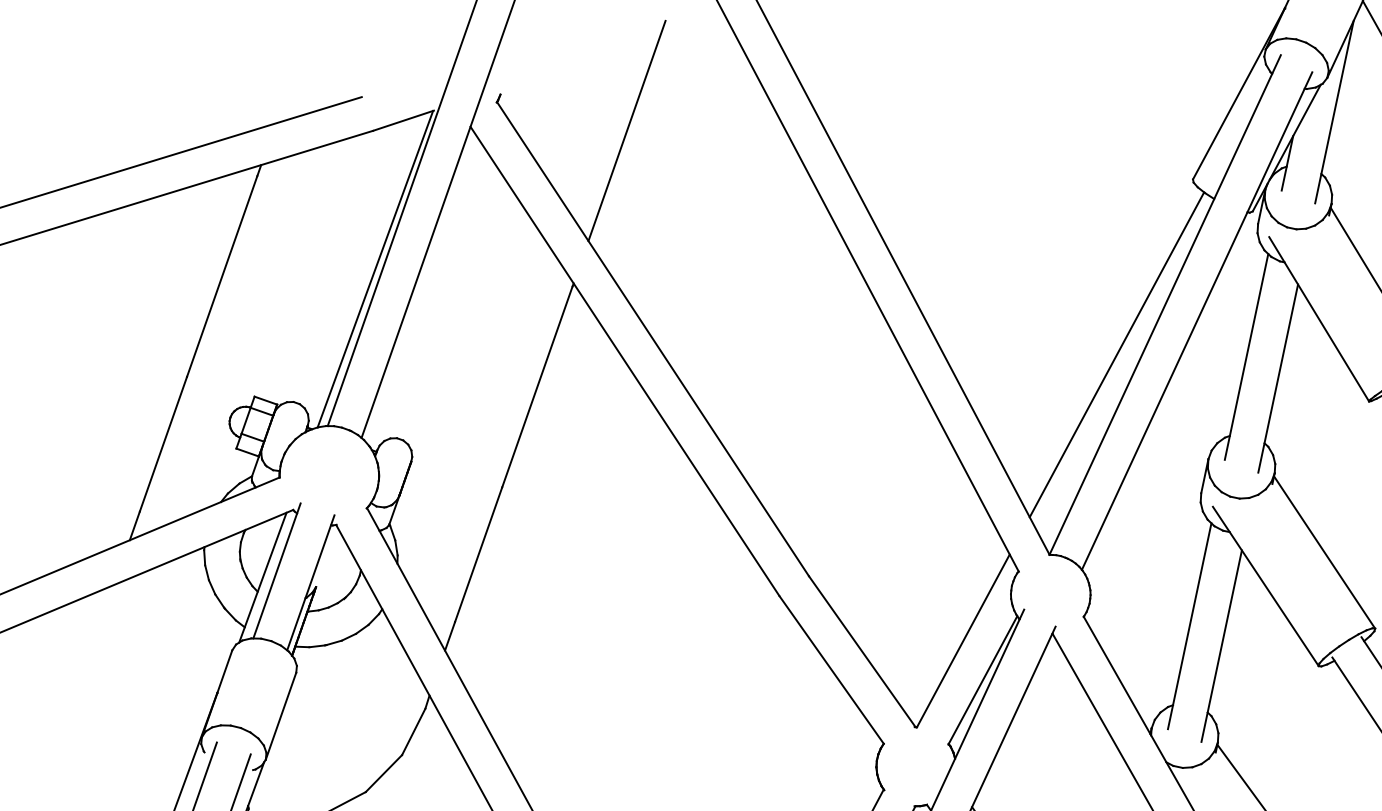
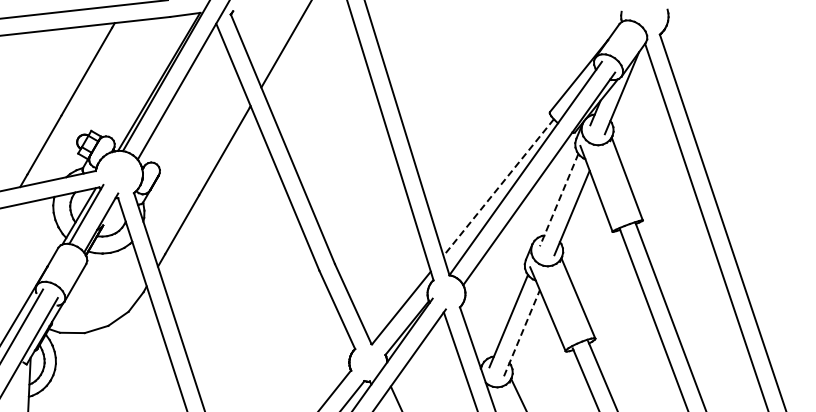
line: (1116, 354) -> (498, 187), solid -> dashed
line: (1247, 357) -> (559, 200), solid -> dashed
line: (1220, 646) -> (521, 333), solid -> dashed

